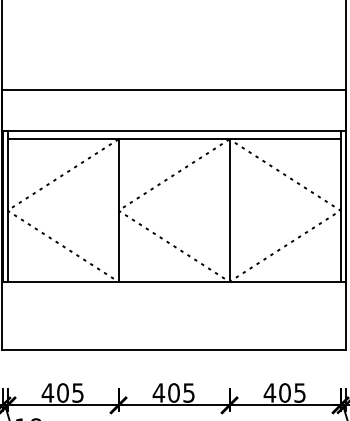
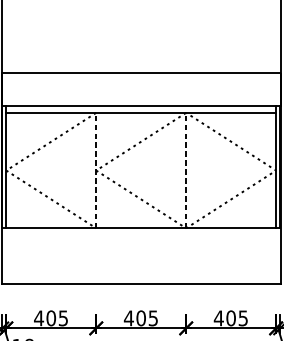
line: (118, 210) -> (96, 170), solid -> dashed
line: (229, 210) -> (186, 170), solid -> dashed

